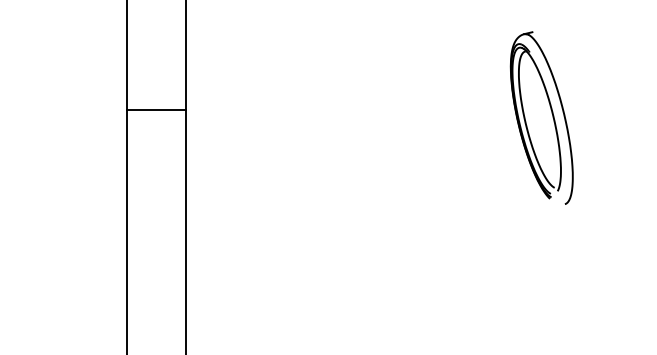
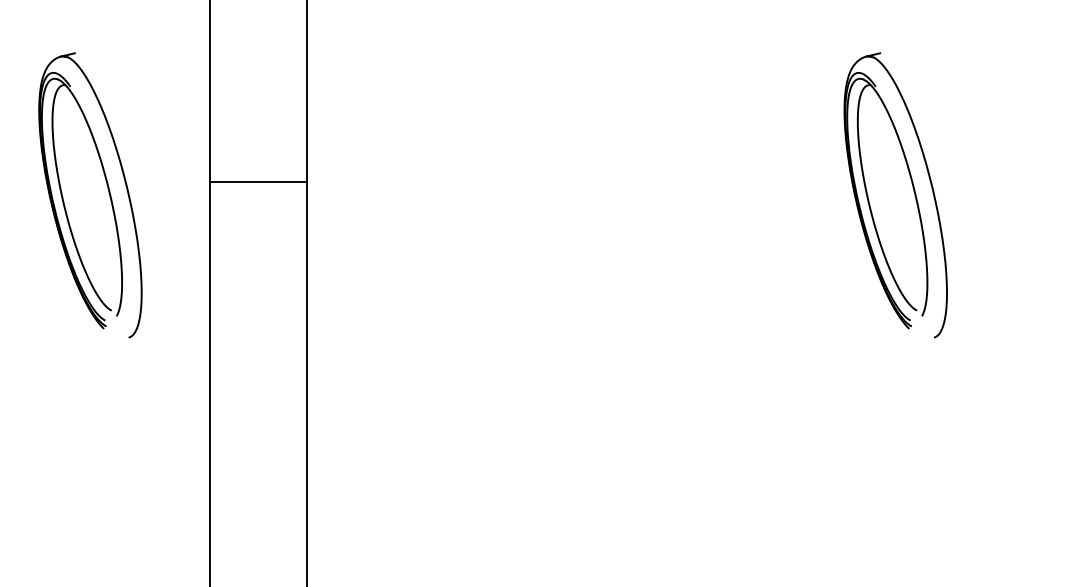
part: (64, 113) -> (106, 187), added

